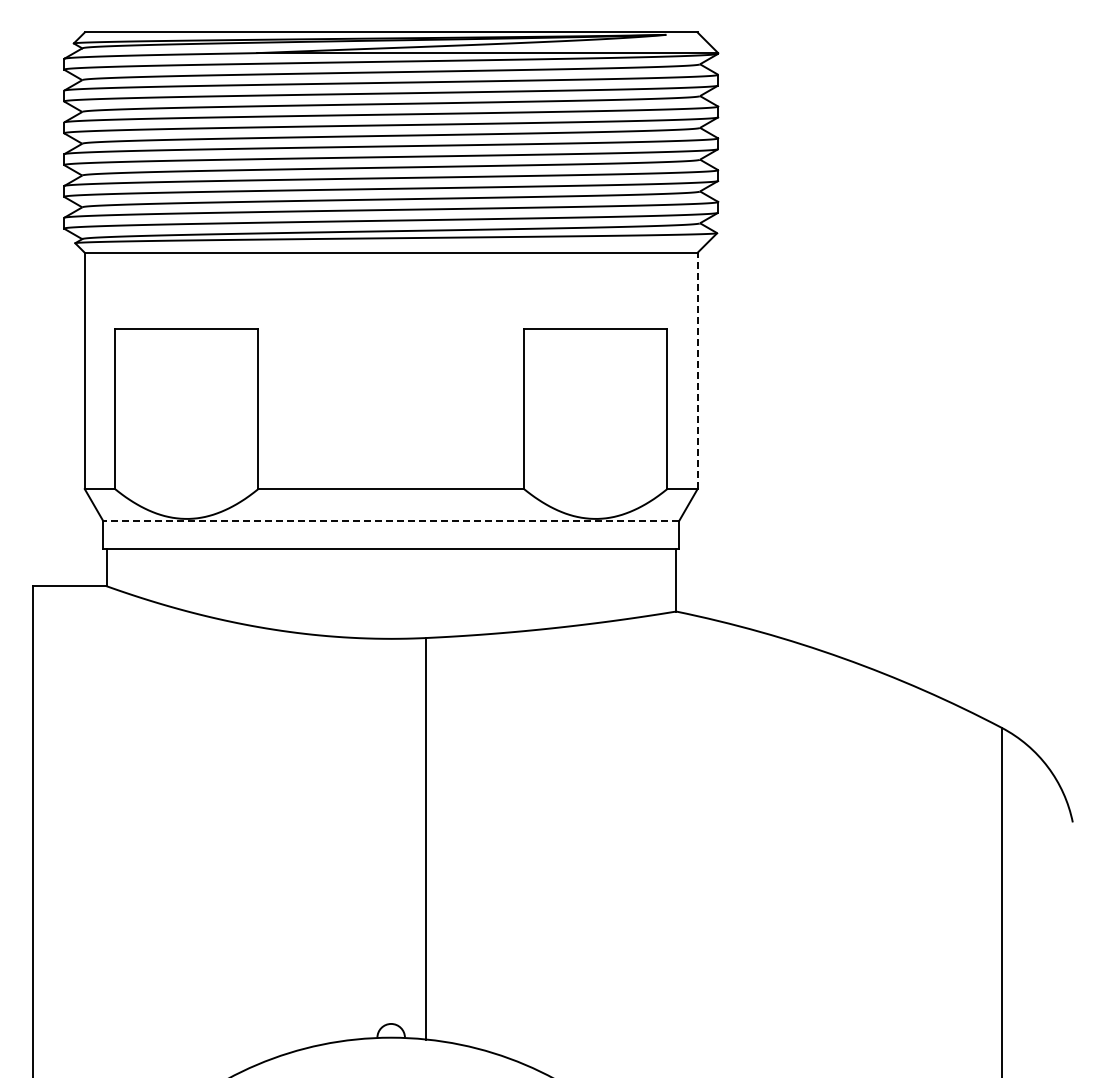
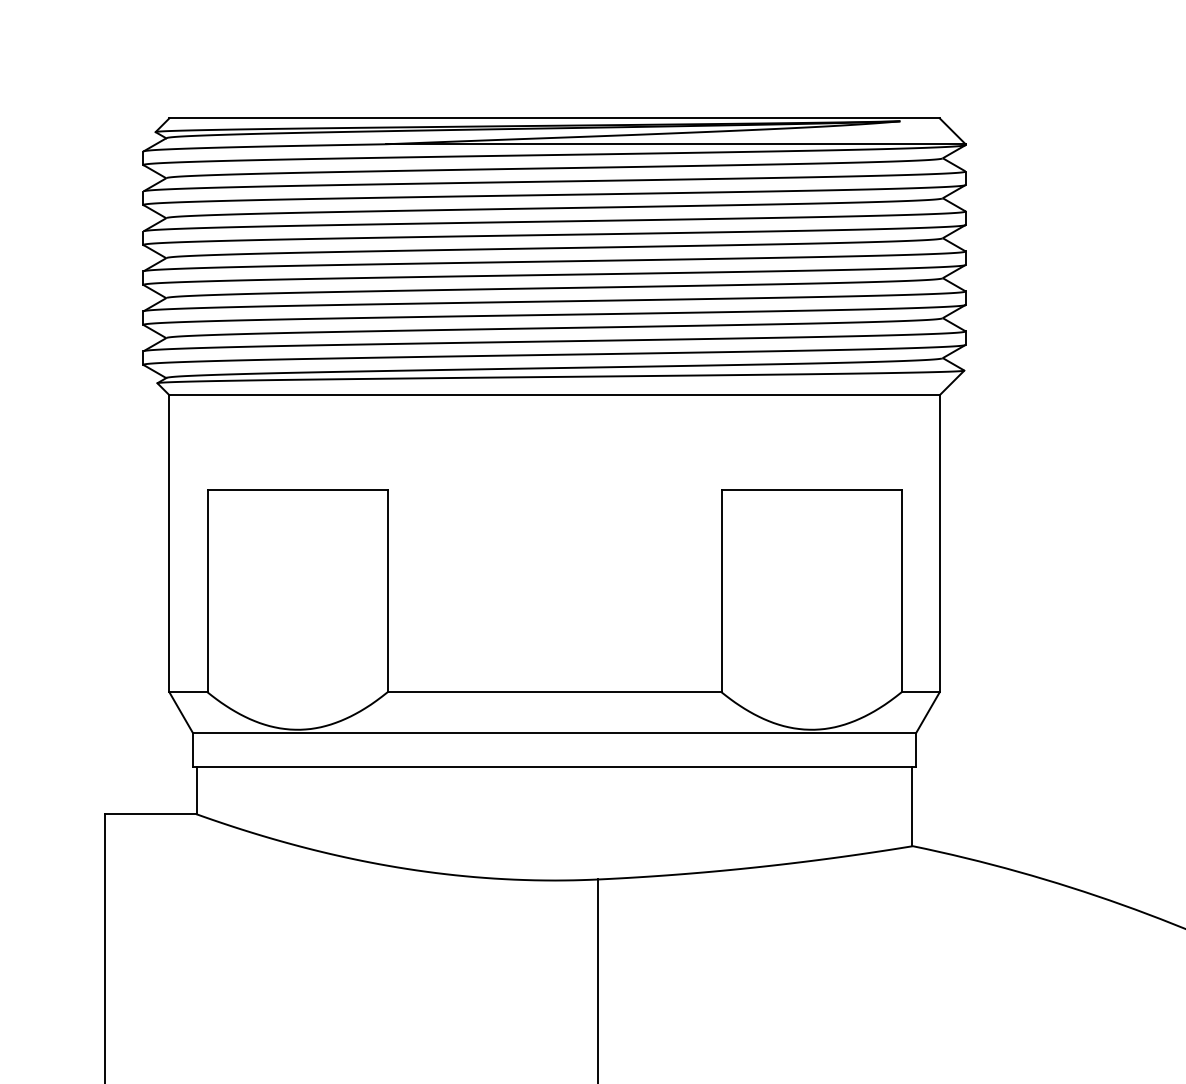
line: (697, 370) -> (939, 543), dashed -> solid
line: (391, 521) -> (554, 733), dashed -> solid

